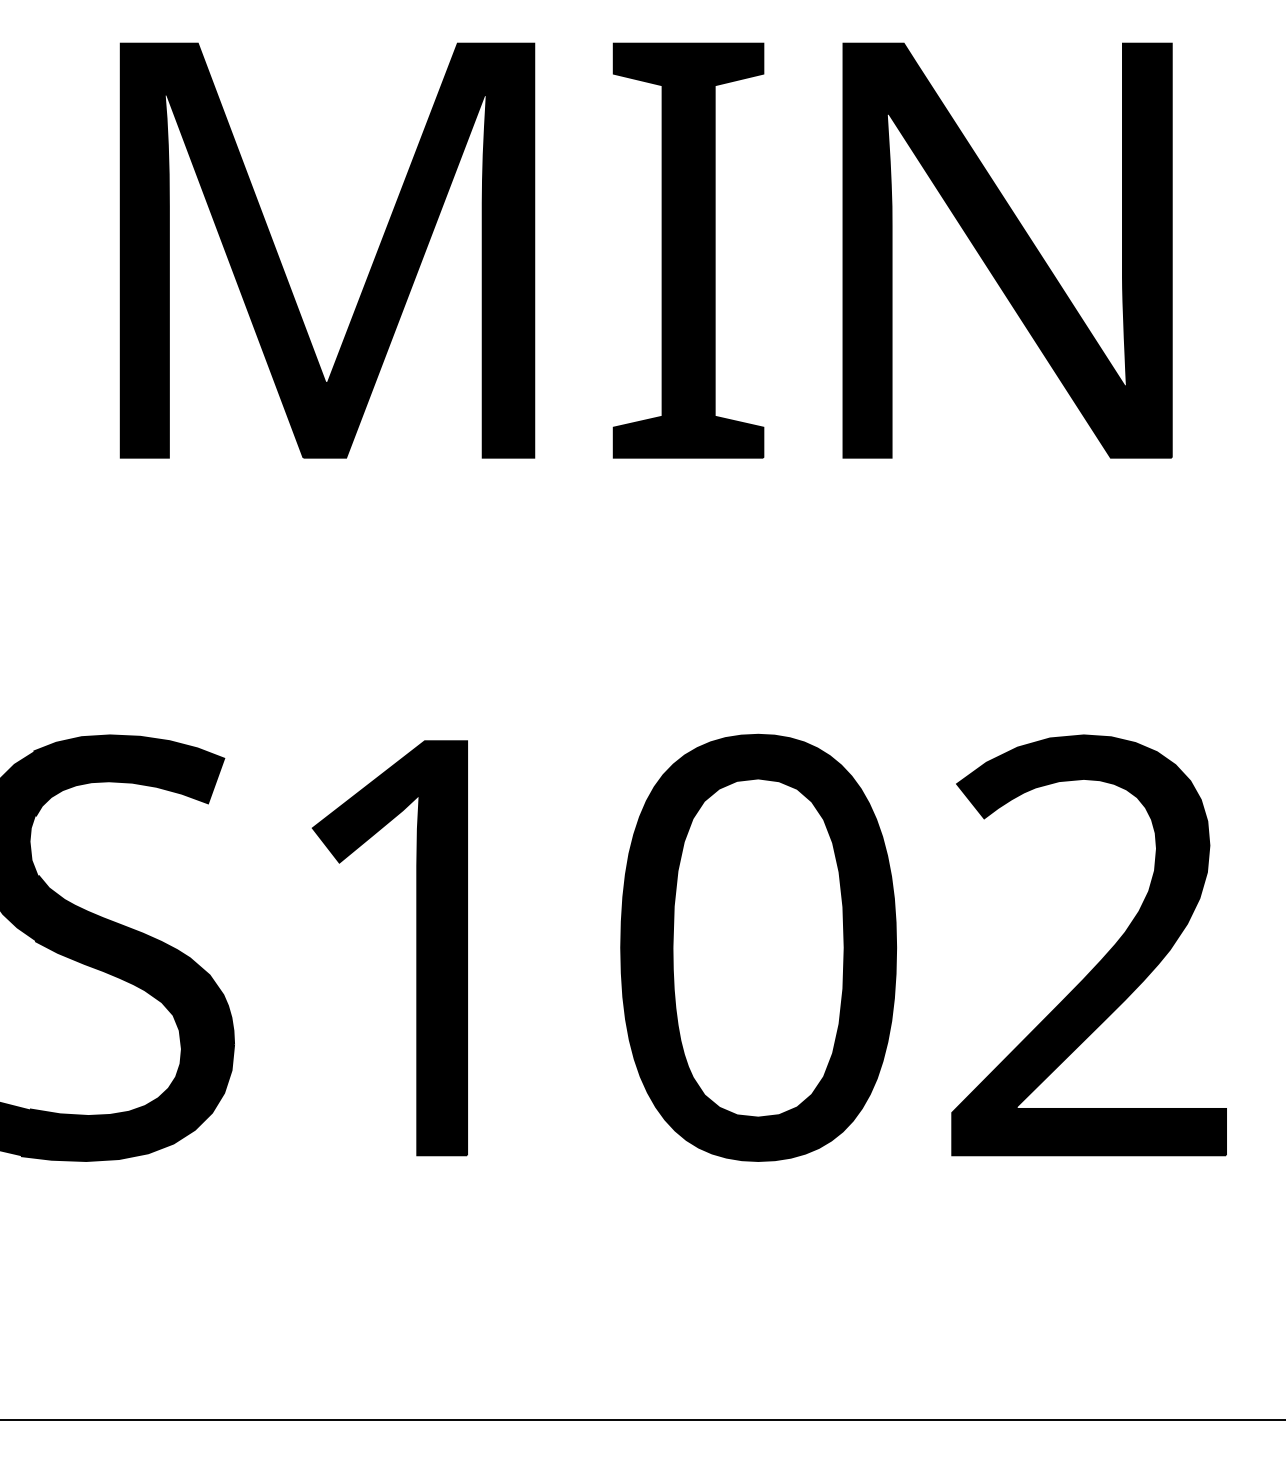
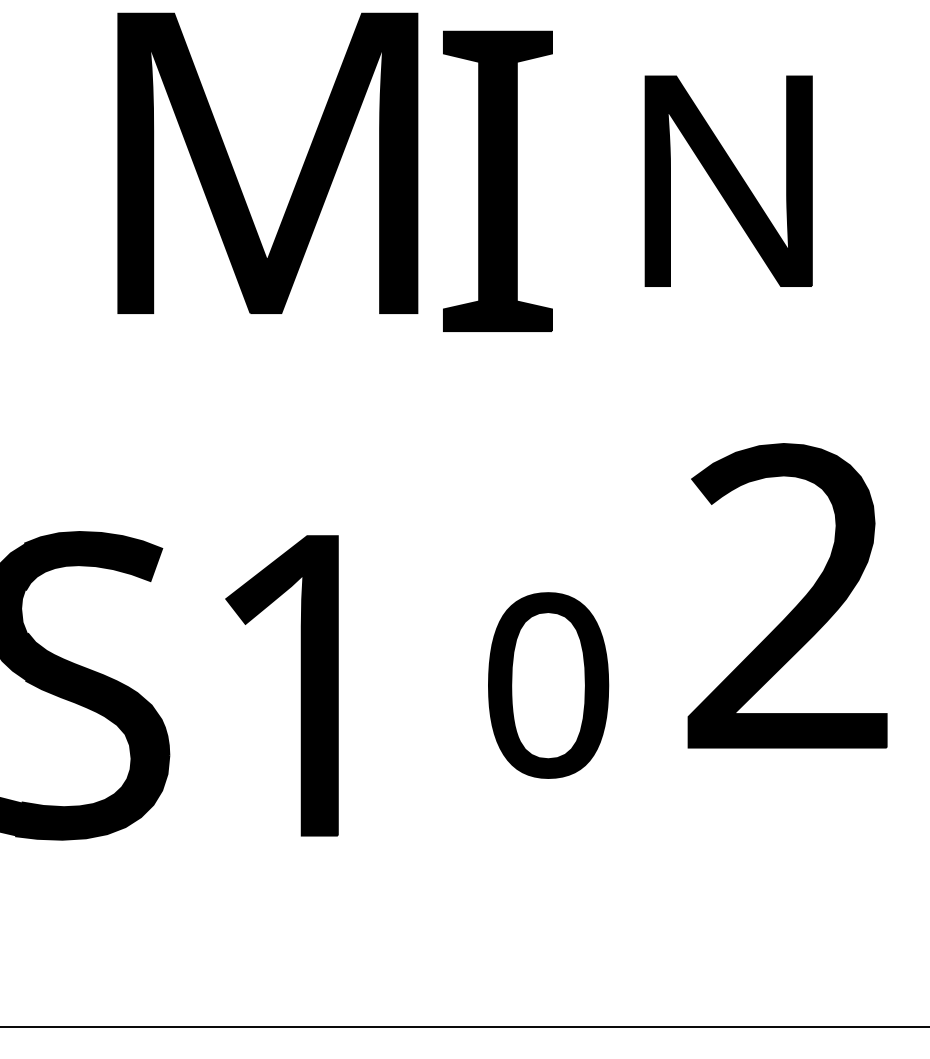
part: (1007, 249) -> (728, 180), size x0.7
part: (282, 264) -> (235, 173), moved
part: (758, 947) -> (548, 685), size x0.6
part: (1102, 957) -> (797, 604), moved

